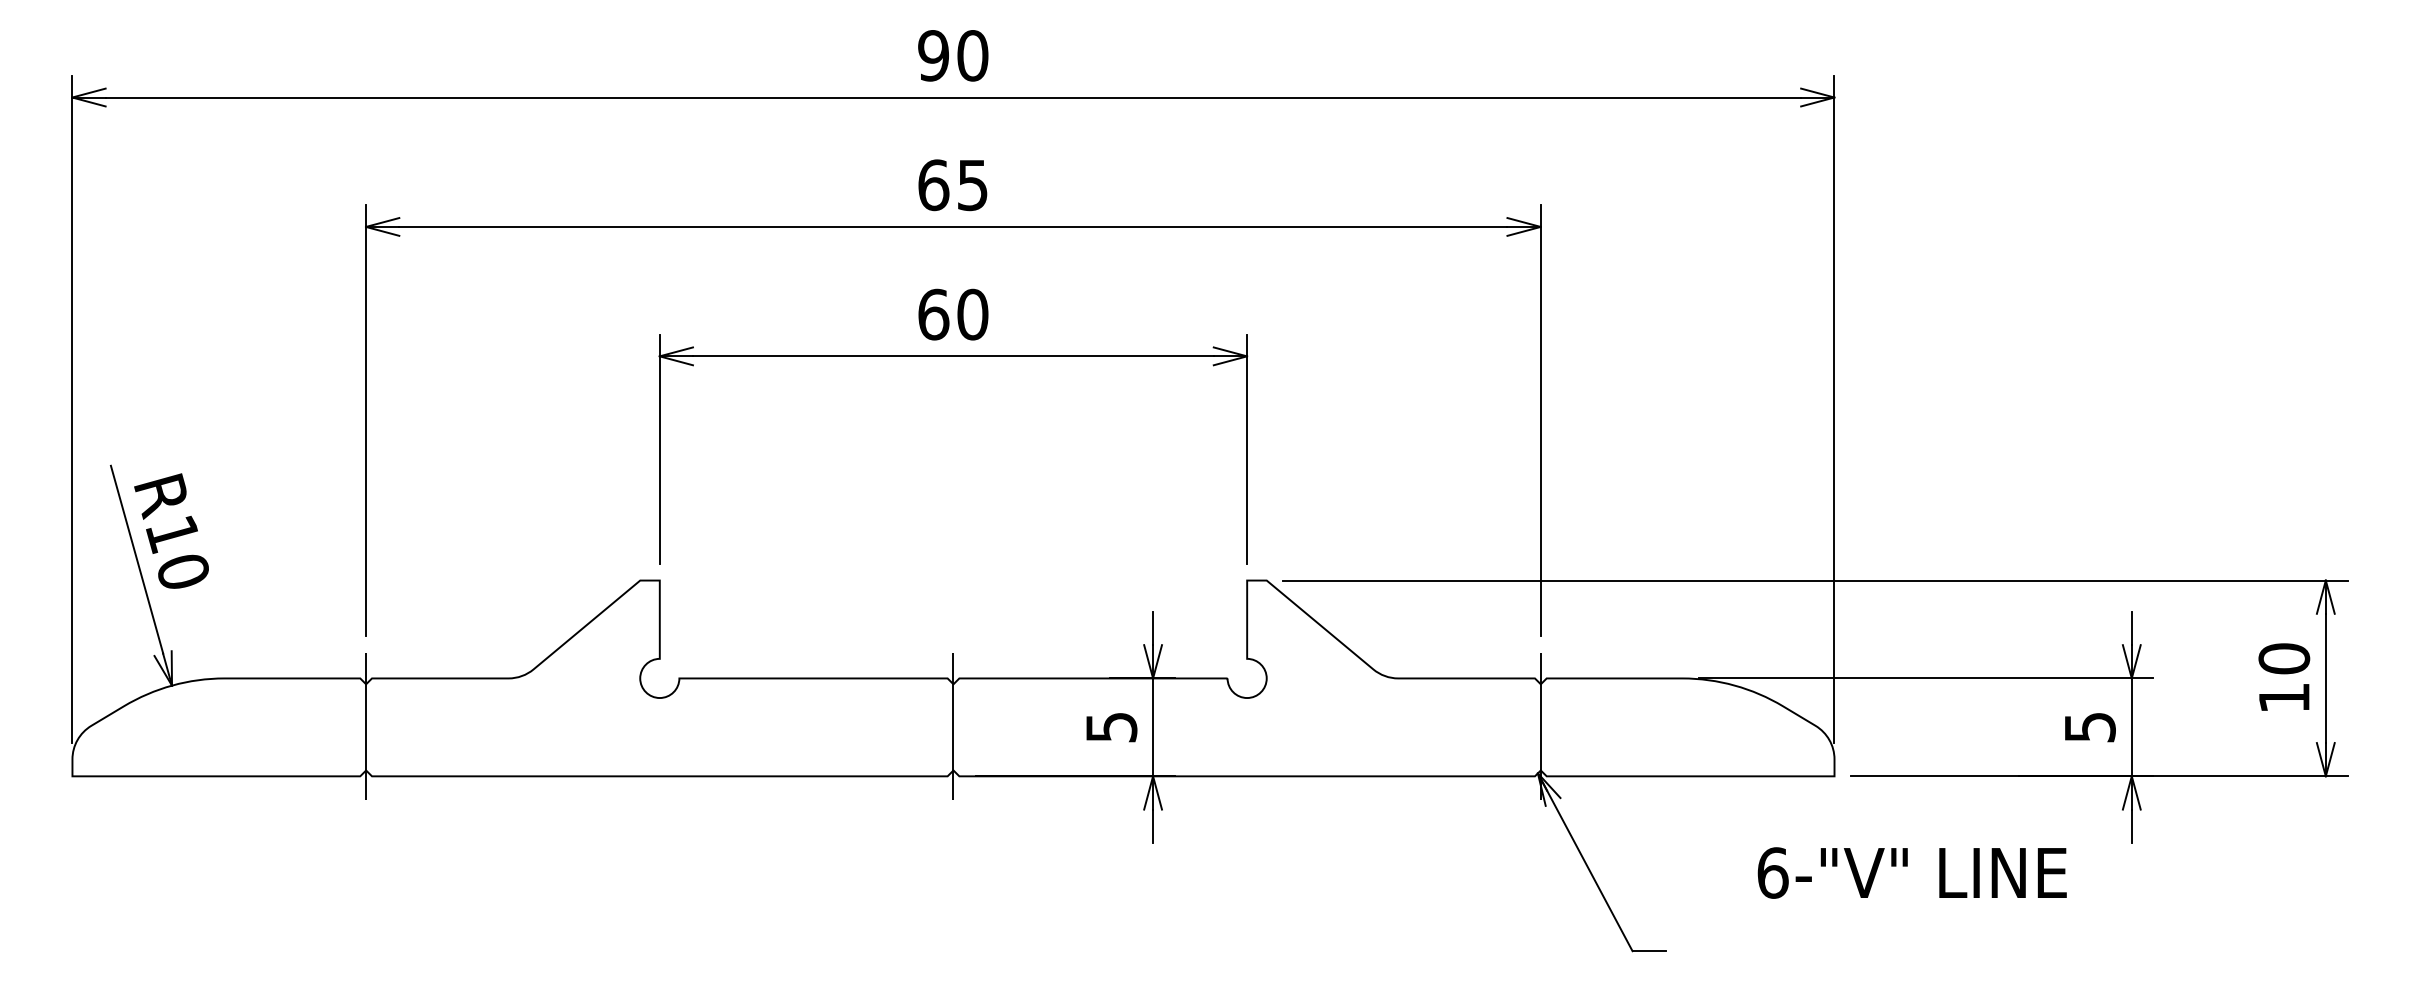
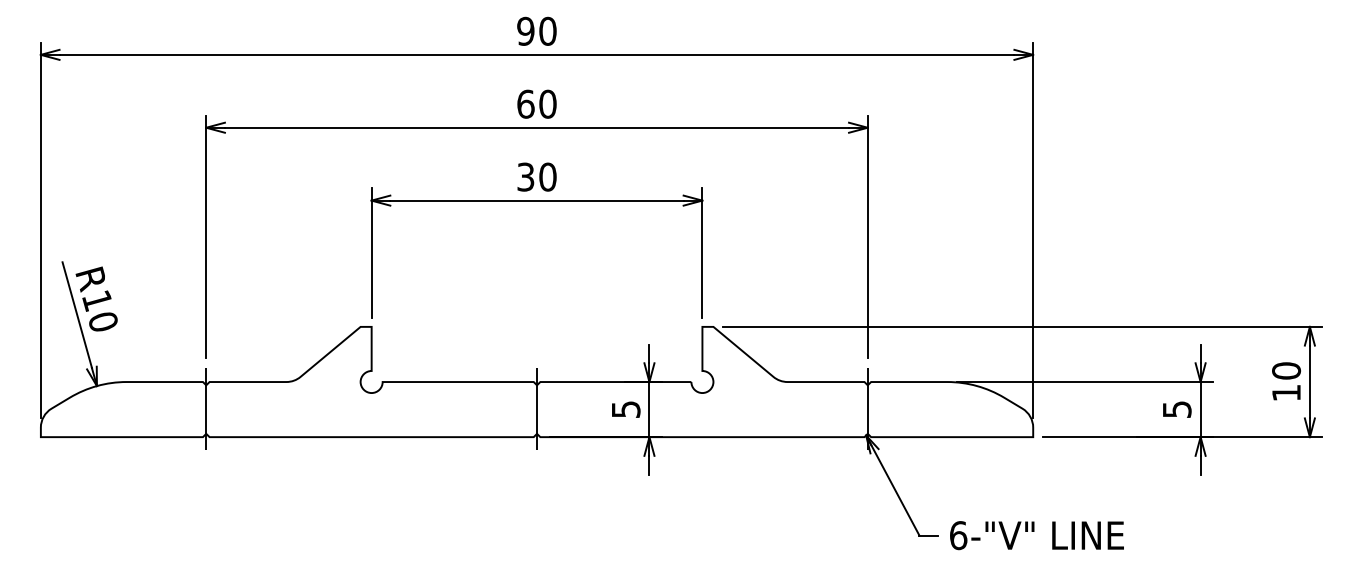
text: (972, 183) -> (547, 103), 65 -> 60
text: (932, 313) -> (525, 176), 60 -> 30
text: (1911, 872) -> (1036, 535), moved

